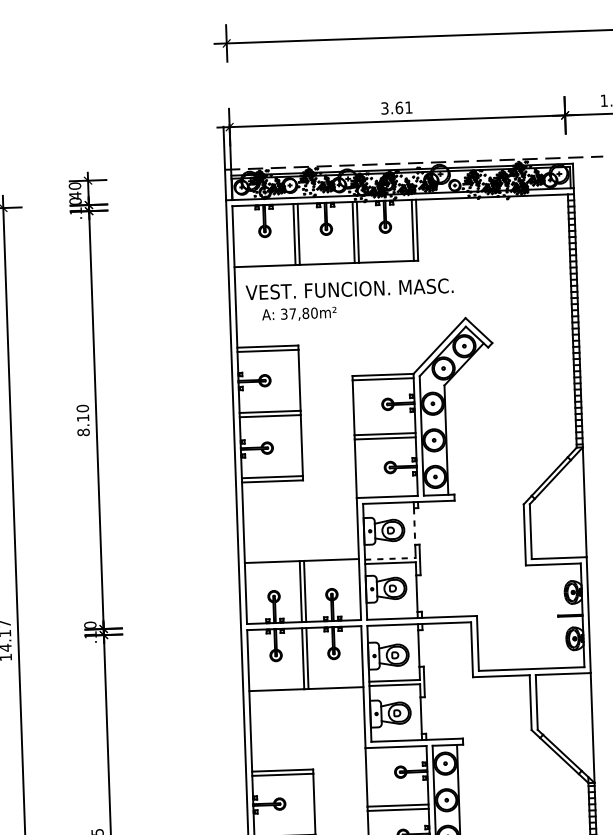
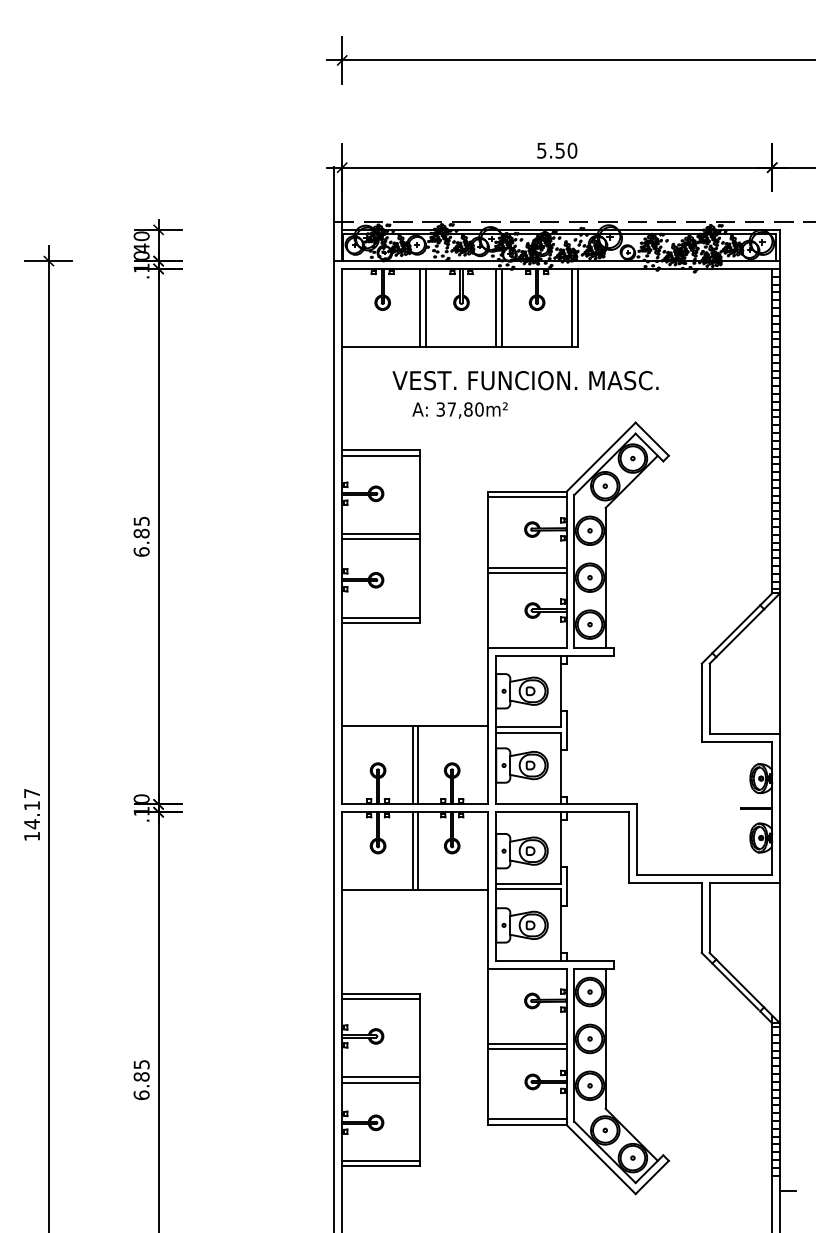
text: (397, 107) -> (557, 150), 3.61 -> 5.50
text: (349, 300) -> (525, 394), moved
text: (83, 420) -> (141, 536), 8.10 -> 6.85
line: (414, 526) -> (561, 687), dashed -> solid
line: (391, 558) -> (529, 727), dashed -> solid

